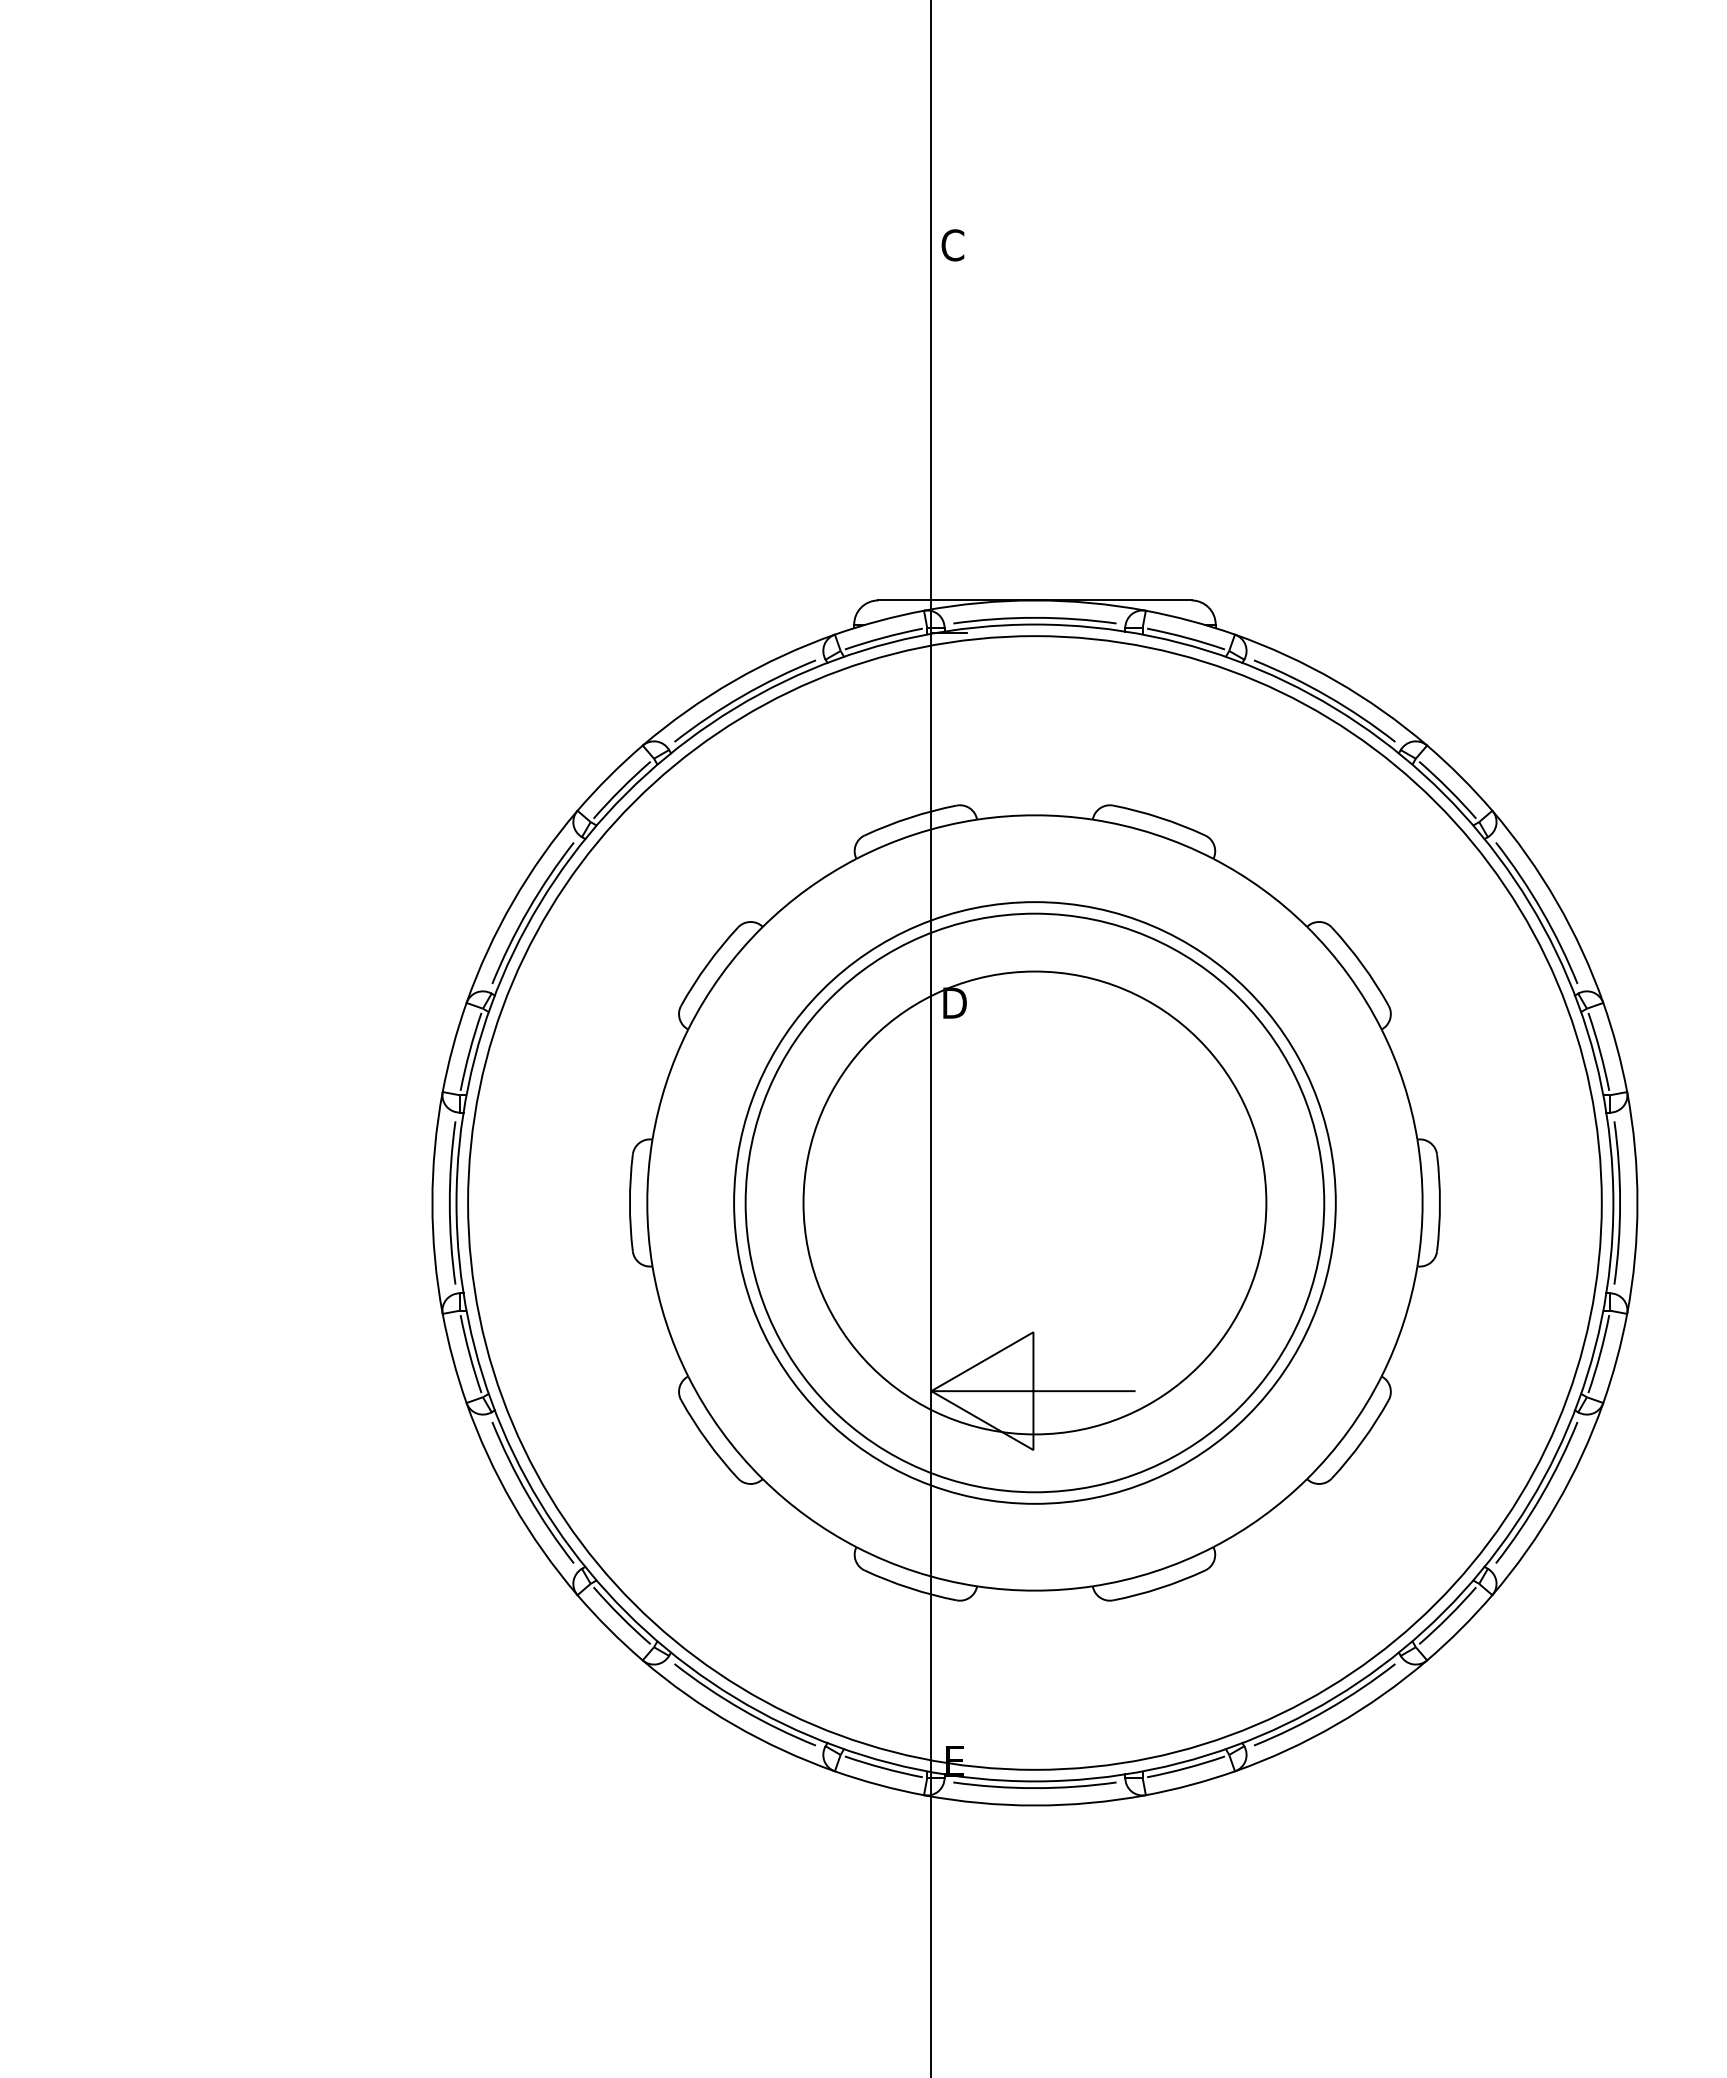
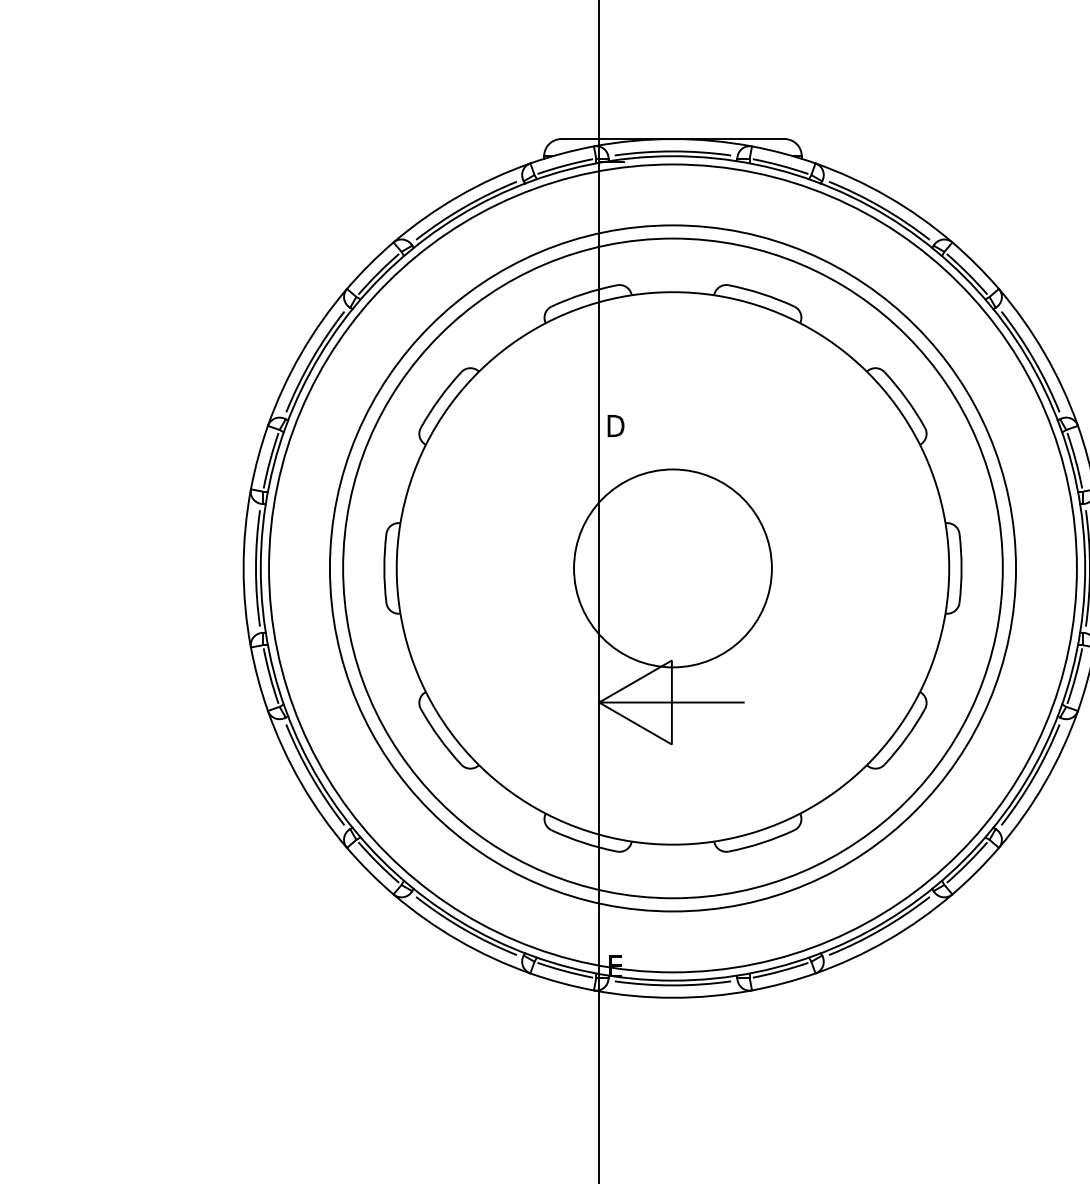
circle: (1034, 1202) -> (672, 568), size x0.6
circle: (1034, 1202) -> (672, 568), size x1.6
circle: (1034, 1202) -> (672, 568), size x1.6

